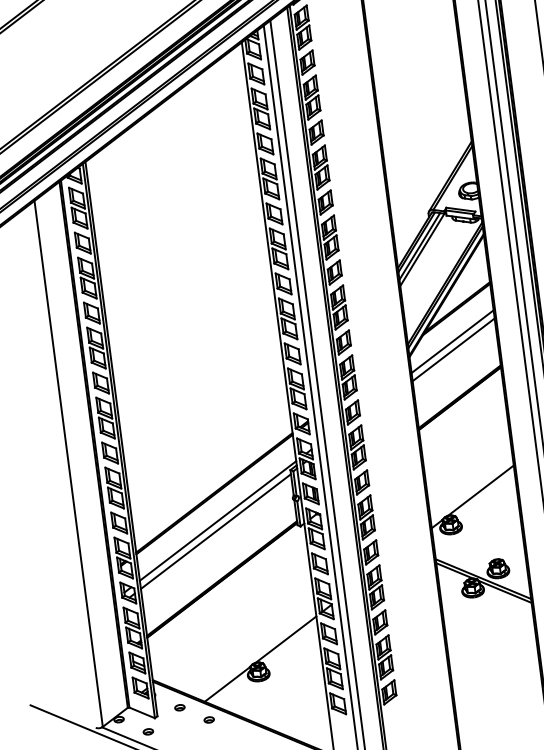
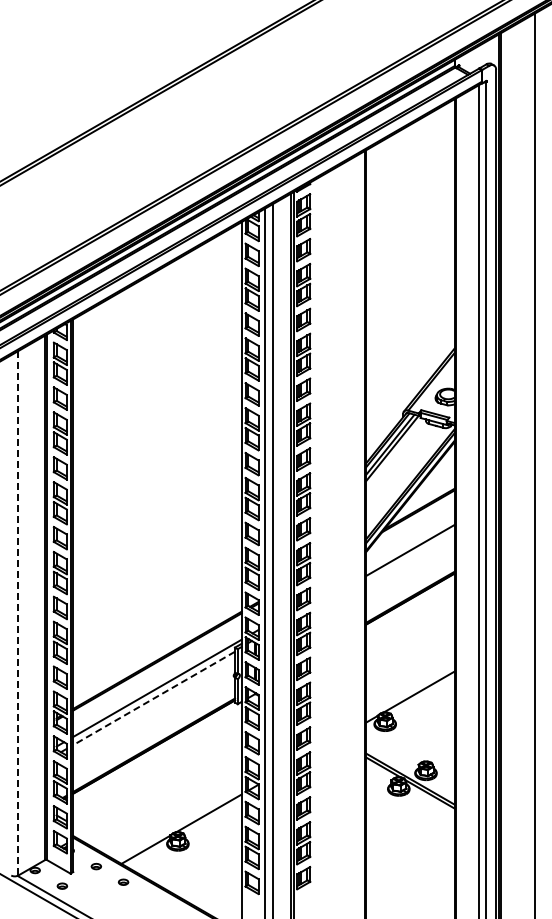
line: (452, 340) -> (410, 541), removed
line: (68, 464) -> (18, 613), solid -> dashed
line: (215, 531) -> (153, 698), solid -> dashed

